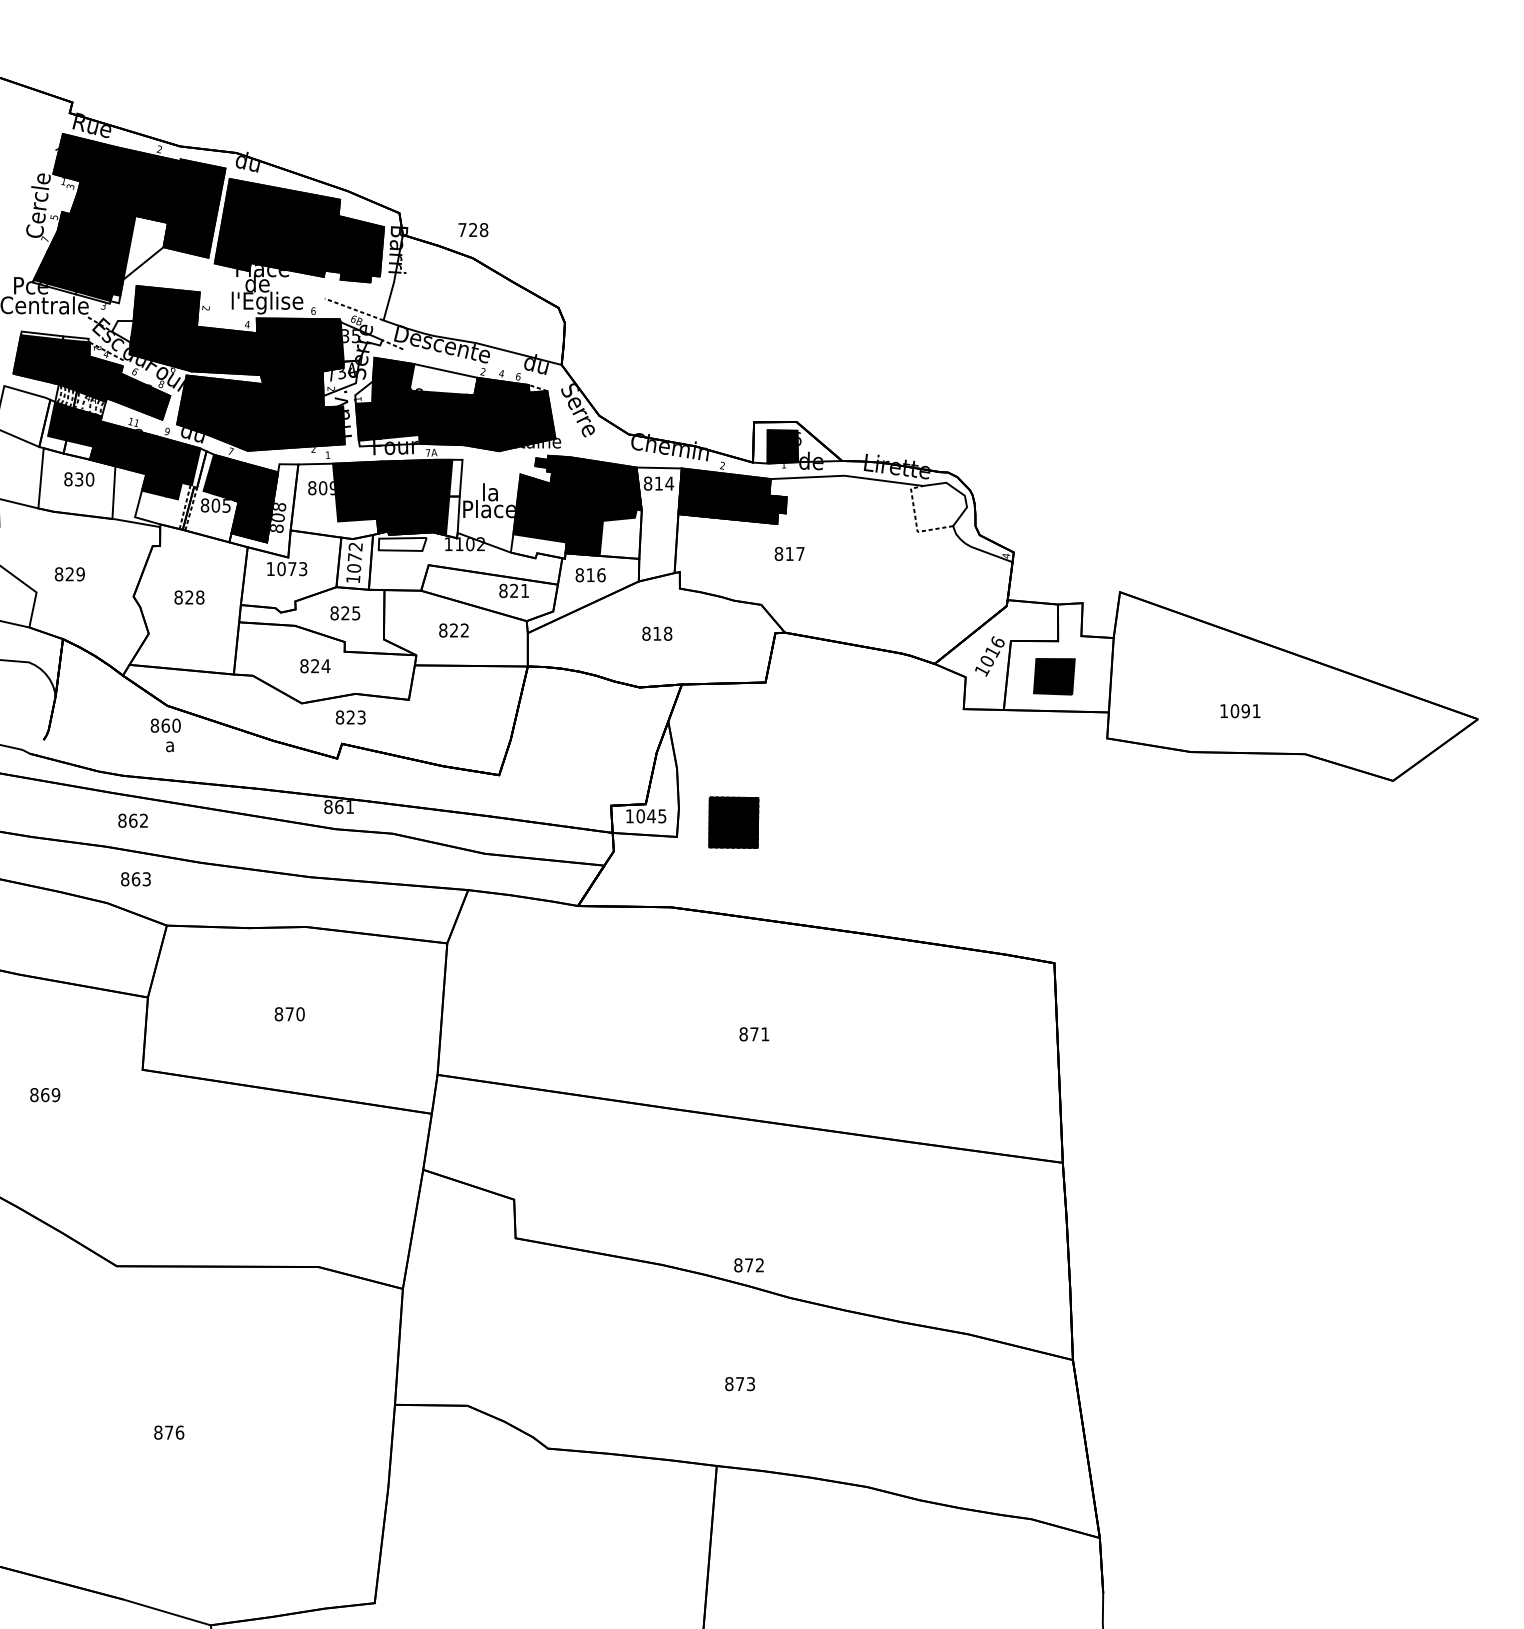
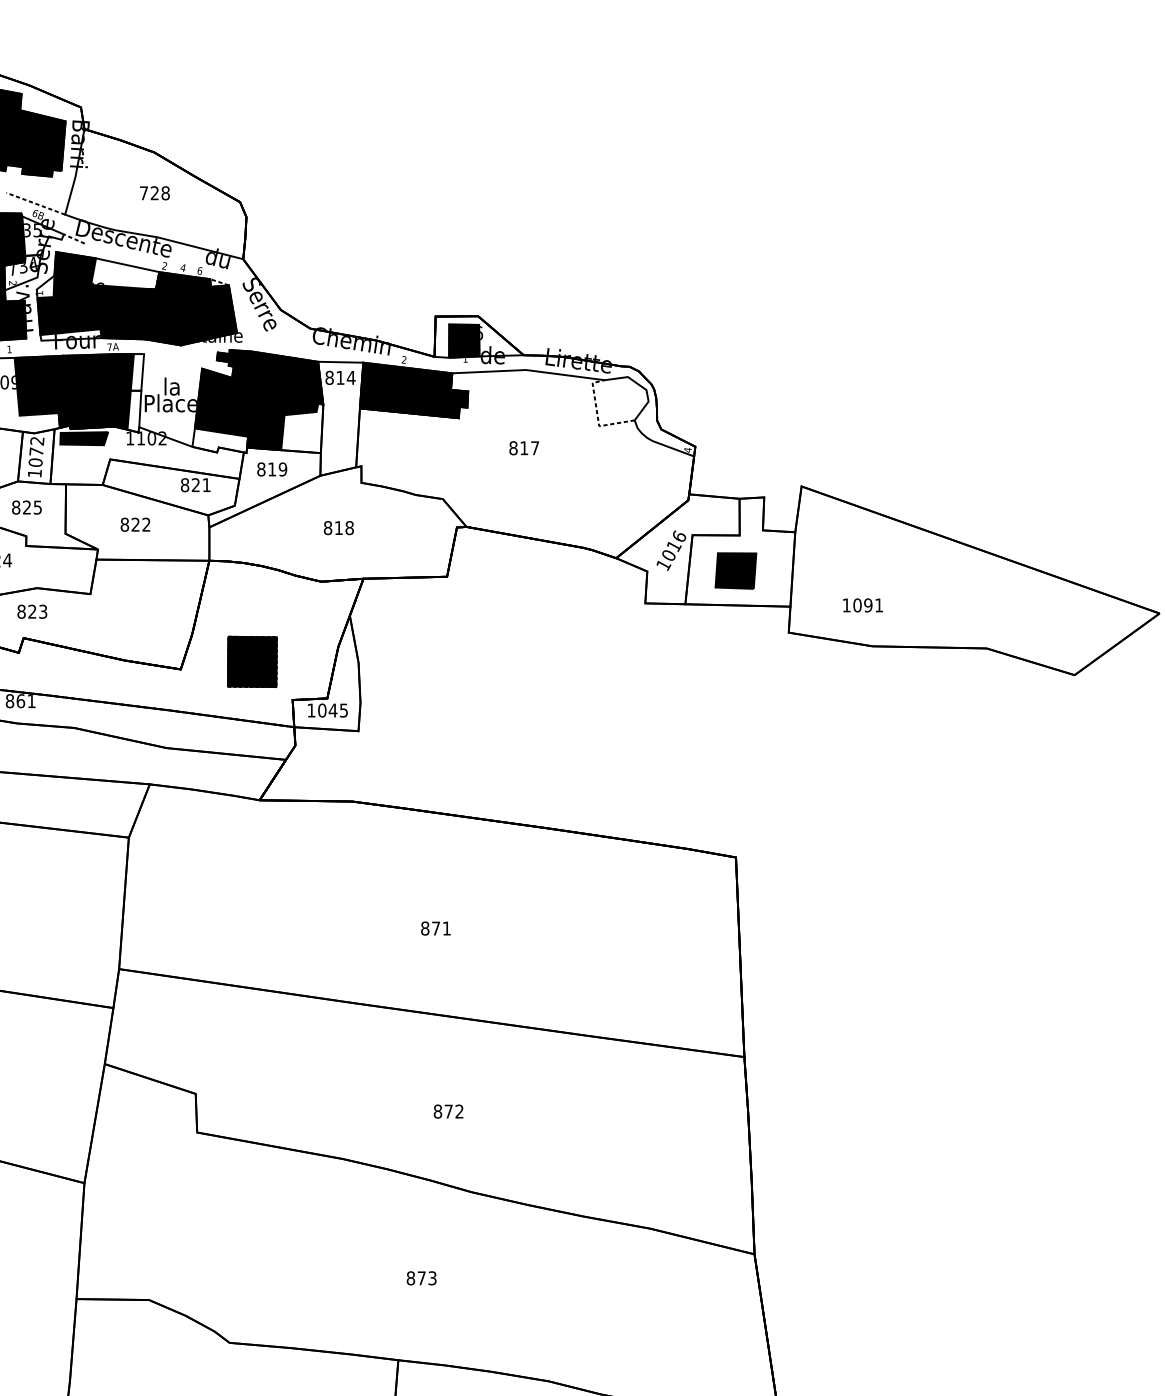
text: (473, 230) -> (155, 193), moved
fill: (402, 543) -> (84, 437), added
text: (789, 554) -> (524, 448), moved
text: (601, 575) -> (283, 469), 816 -> 819
text: (1240, 711) -> (863, 605), moved
part: (733, 822) -> (252, 661), moved
text: (748, 1265) -> (448, 1111), moved

